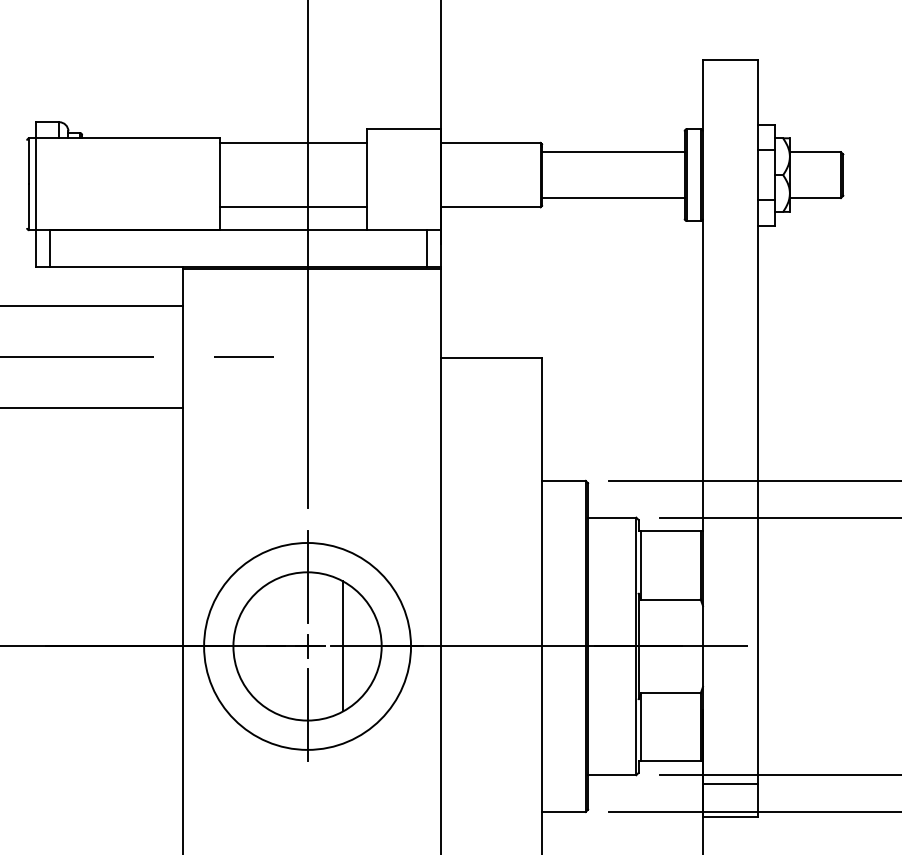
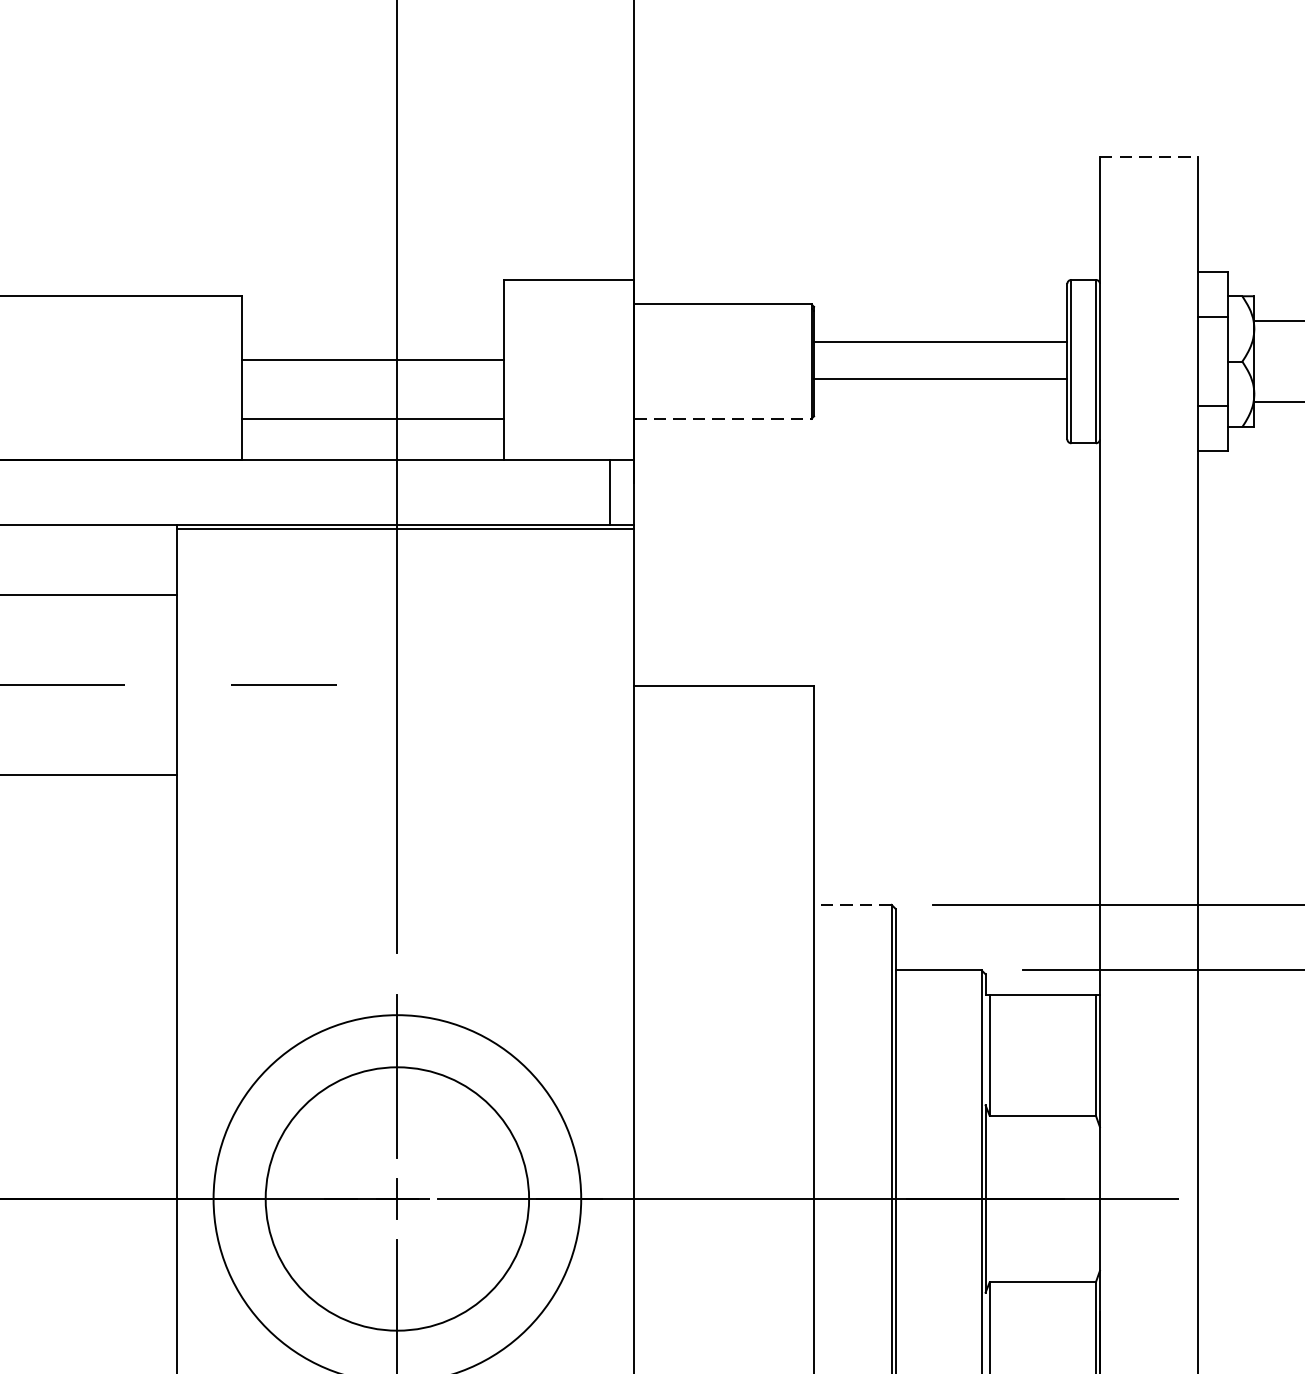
line: (730, 60) -> (1148, 157), solid -> dashed
line: (293, 142) -> (372, 358), moved
line: (613, 152) -> (940, 380), moved
line: (613, 198) -> (940, 342), moved
line: (490, 207) -> (722, 419), solid -> dashed
line: (563, 480) -> (852, 904), solid -> dashed
line: (343, 646) -> (461, 1199), removed

